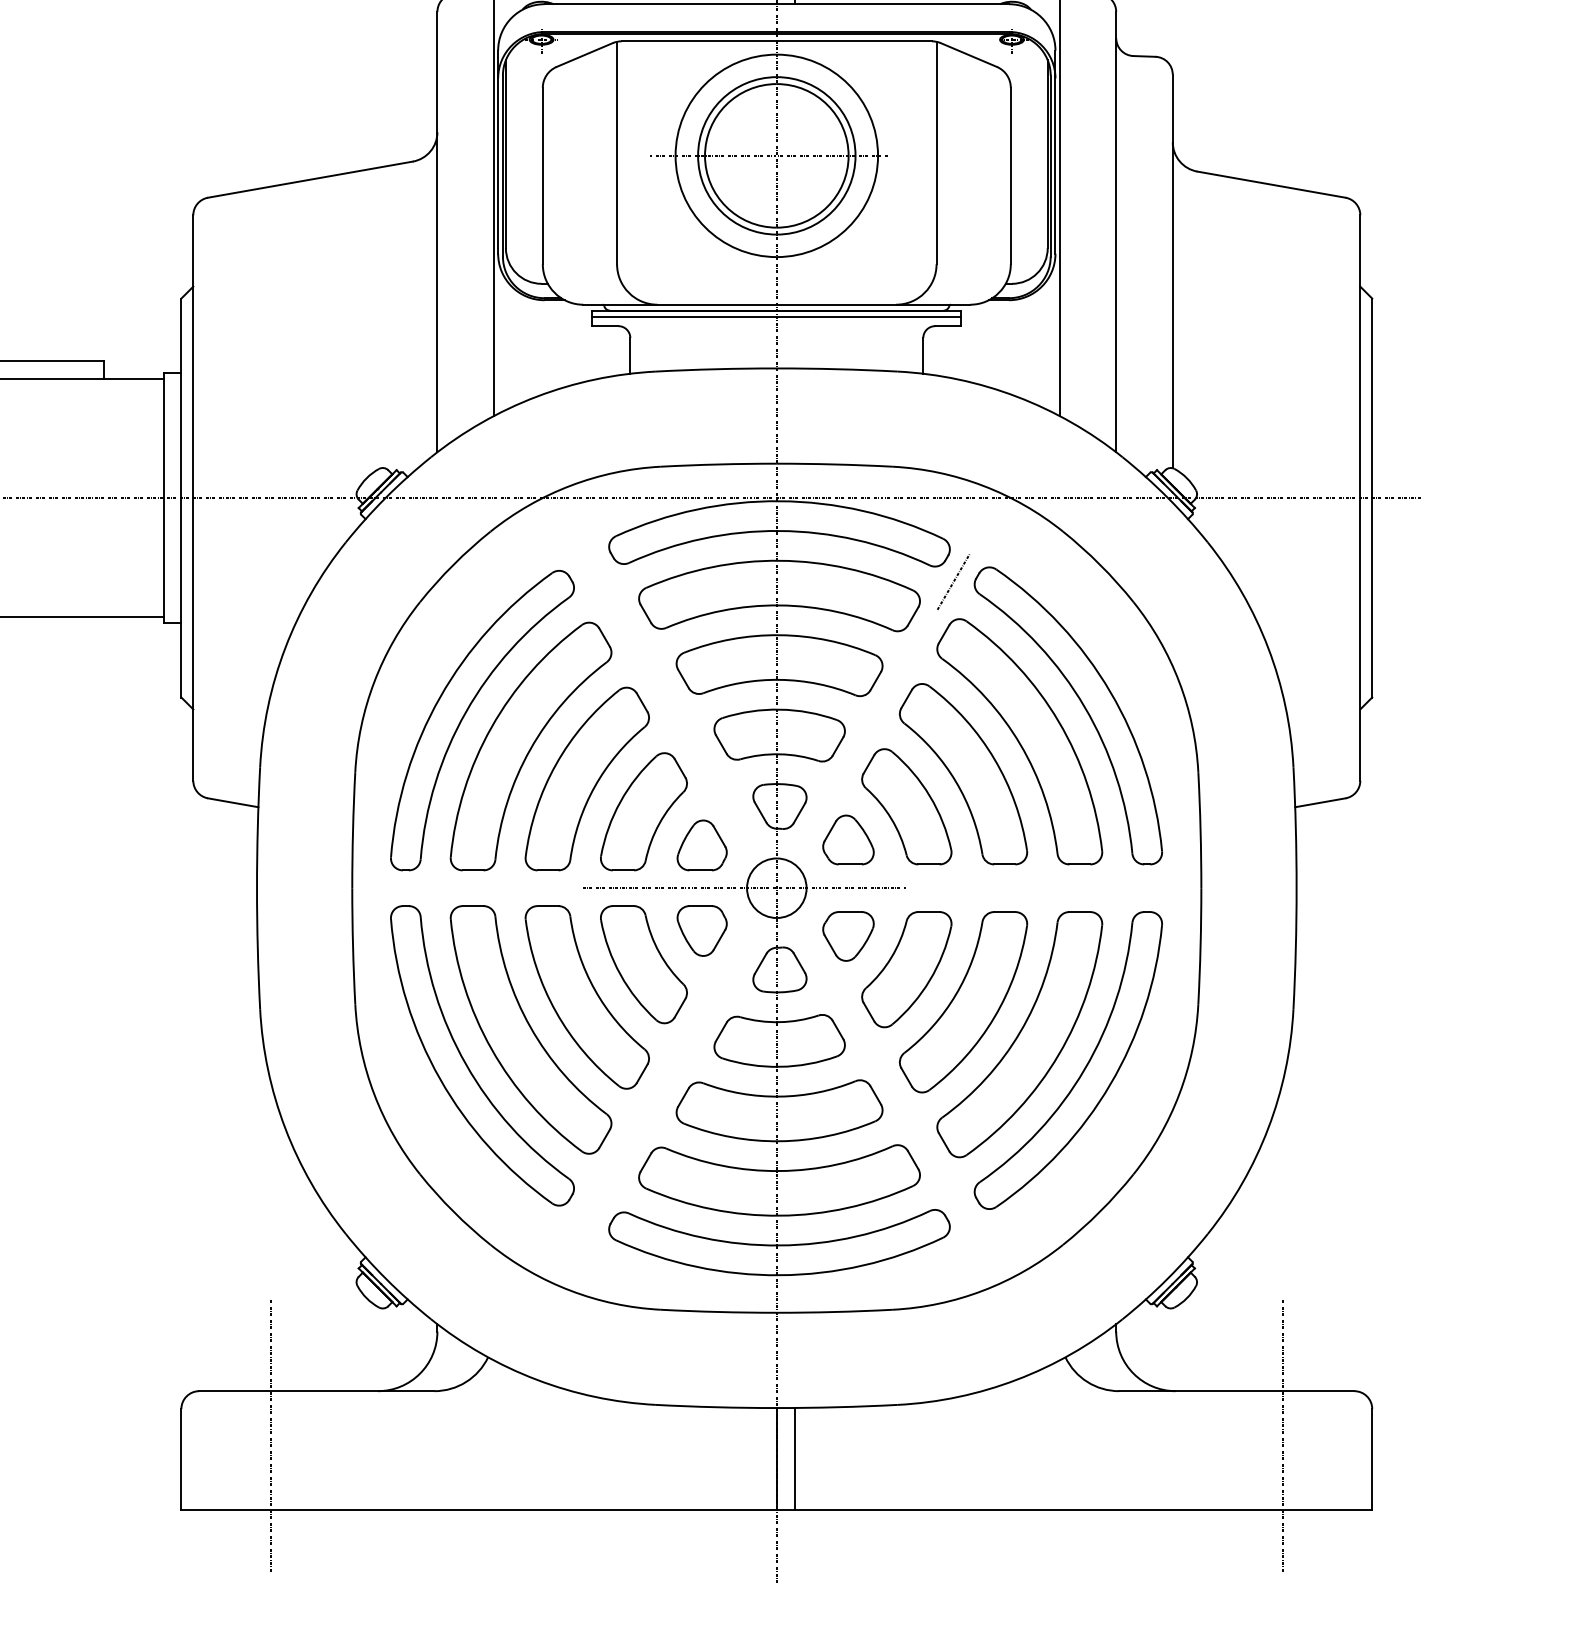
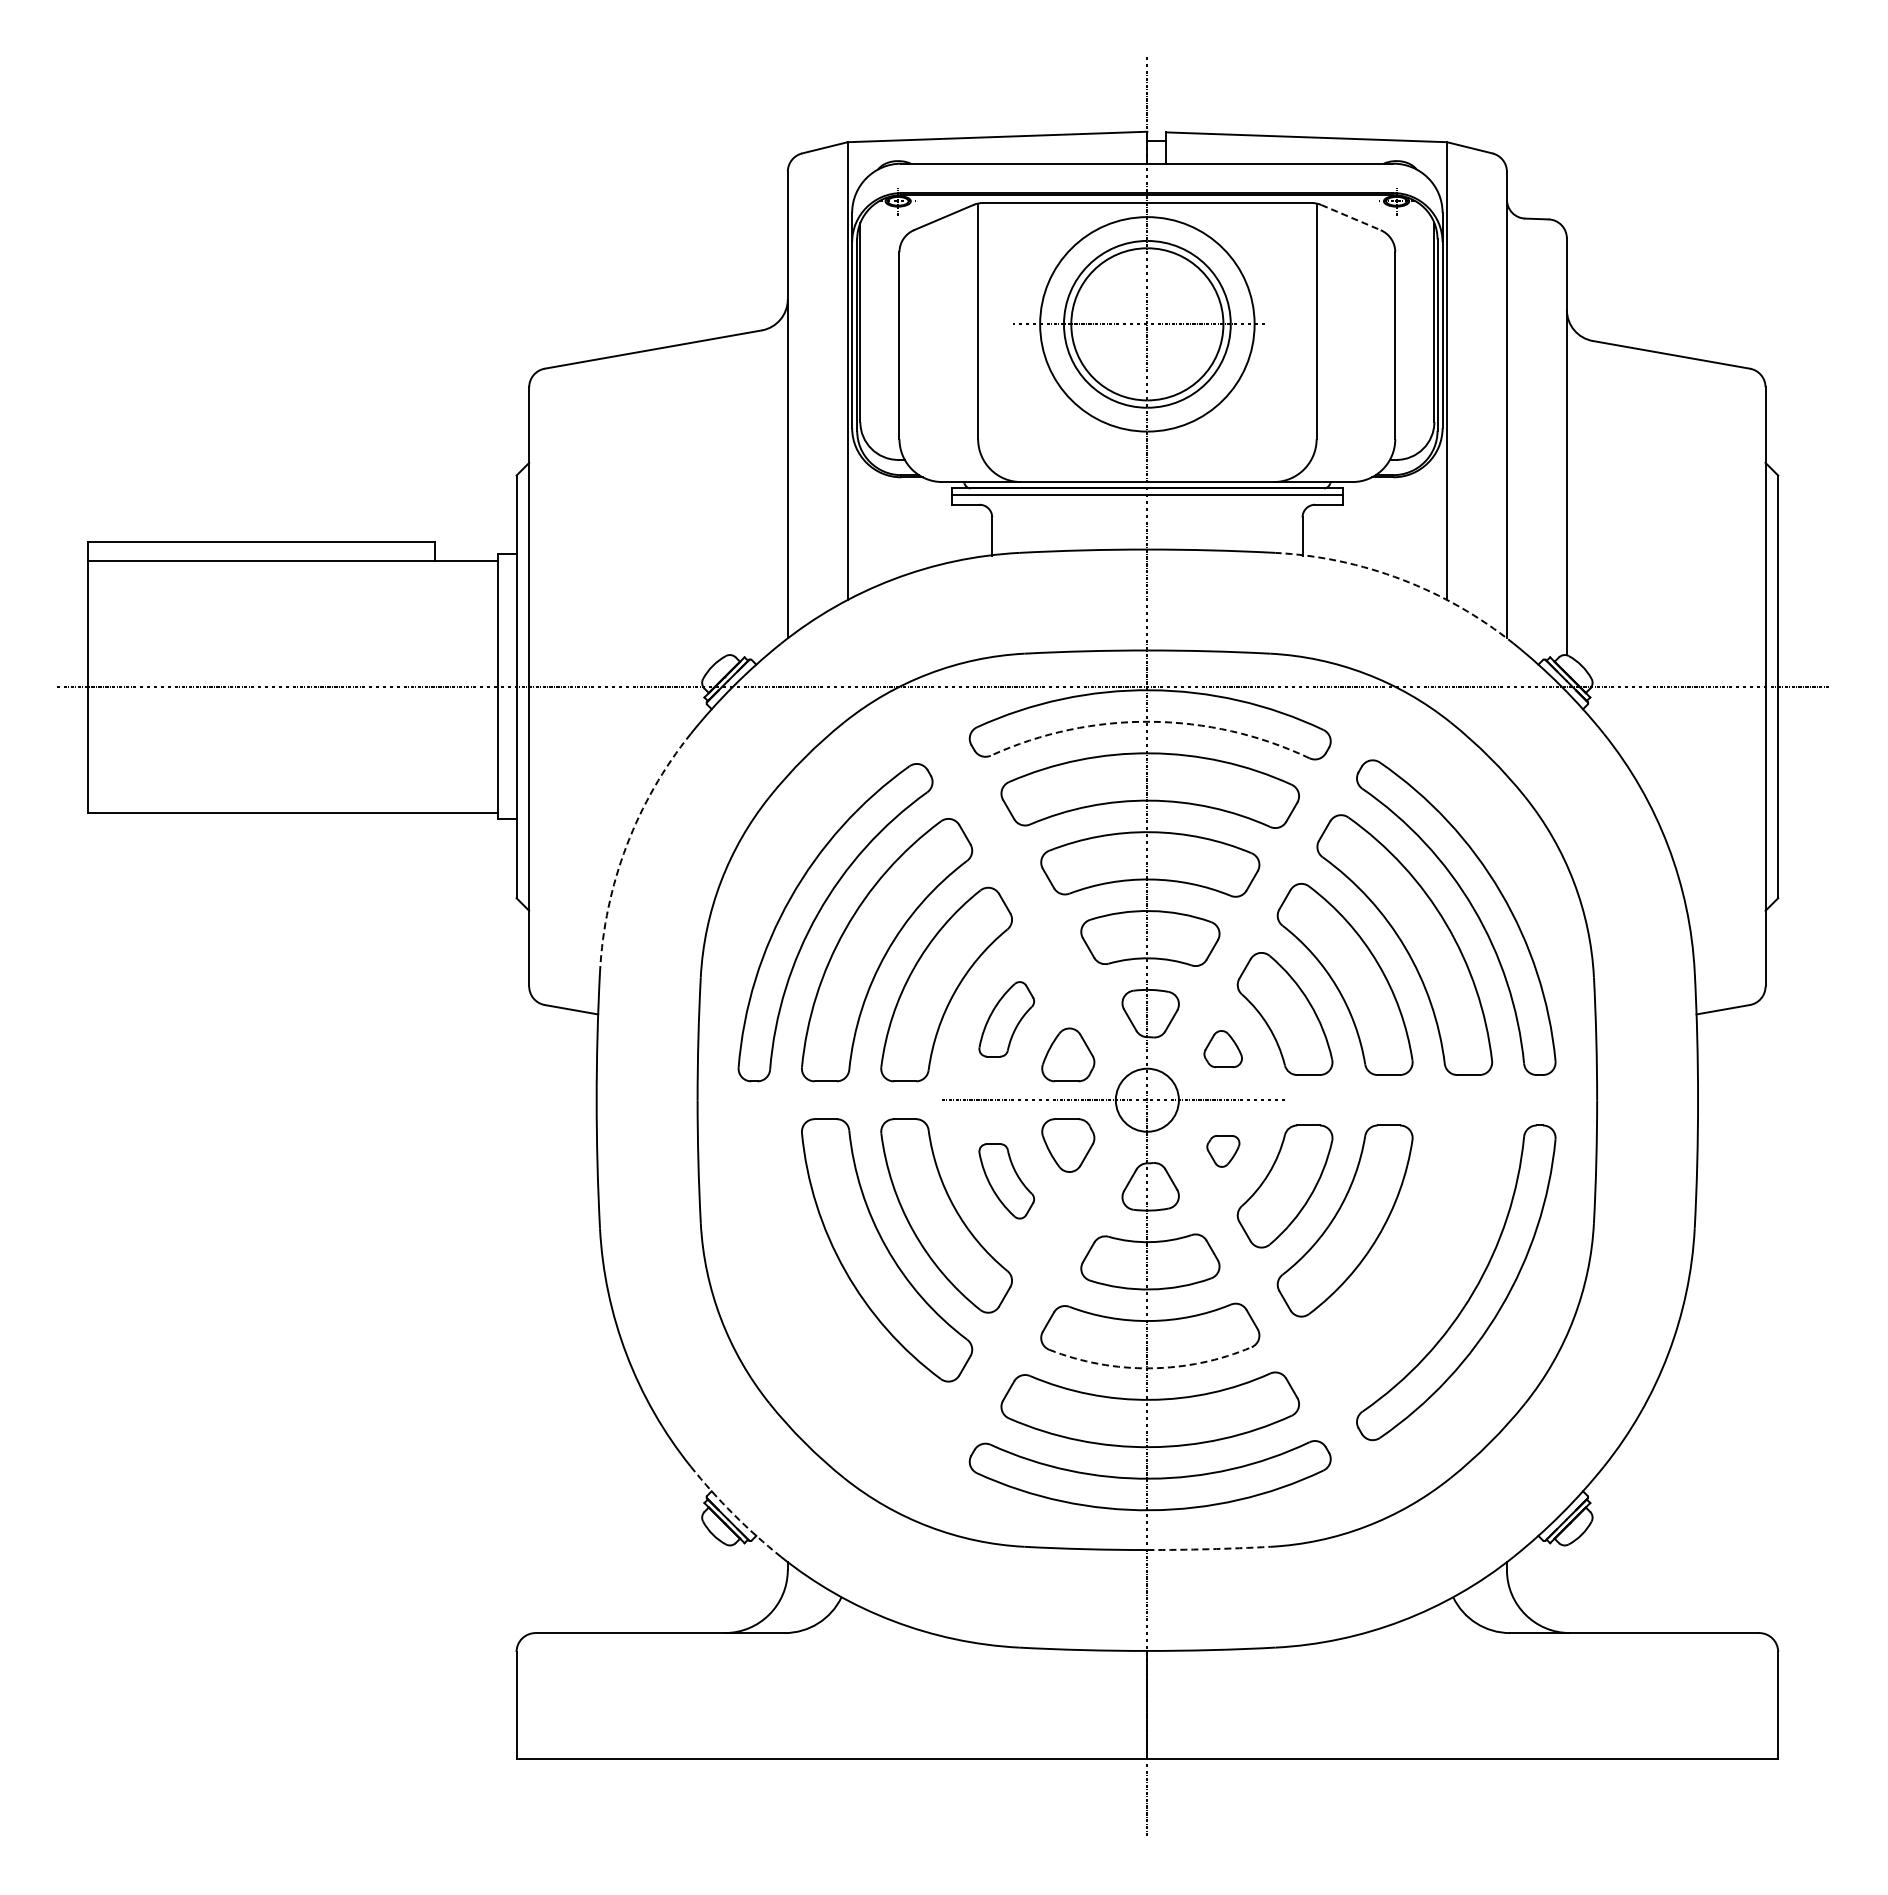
line: (969, 55) -> (1351, 217), solid -> dashed
arc: (1016, 396) -> (1401, 579), solid -> dashed
arc: (779, 530) -> (1150, 721), solid -> dashed
line: (953, 581) -> (1334, 775), removed
arc: (285, 647) -> (626, 845), solid -> dashed
part: (643, 812) -> (1006, 1019), size x0.6
part: (847, 839) -> (1222, 1048), size x0.7
part: (848, 936) -> (1223, 1151), size x0.6
part: (643, 964) -> (1006, 1181), size x0.6
part: (1019, 1034) -> (1404, 1255), removed
part: (467, 1064) -> (819, 1286), removed
arc: (779, 1141) -> (1150, 1368), solid -> dashed
arc: (386, 1279) -> (733, 1514), solid -> dashed
arc: (834, 1312) -> (1208, 1549), solid -> dashed
line: (270, 1435) -> (611, 1680), removed
line: (1282, 1435) -> (1683, 1680), removed
line: (794, 1458) -> (1166, 1704), removed

